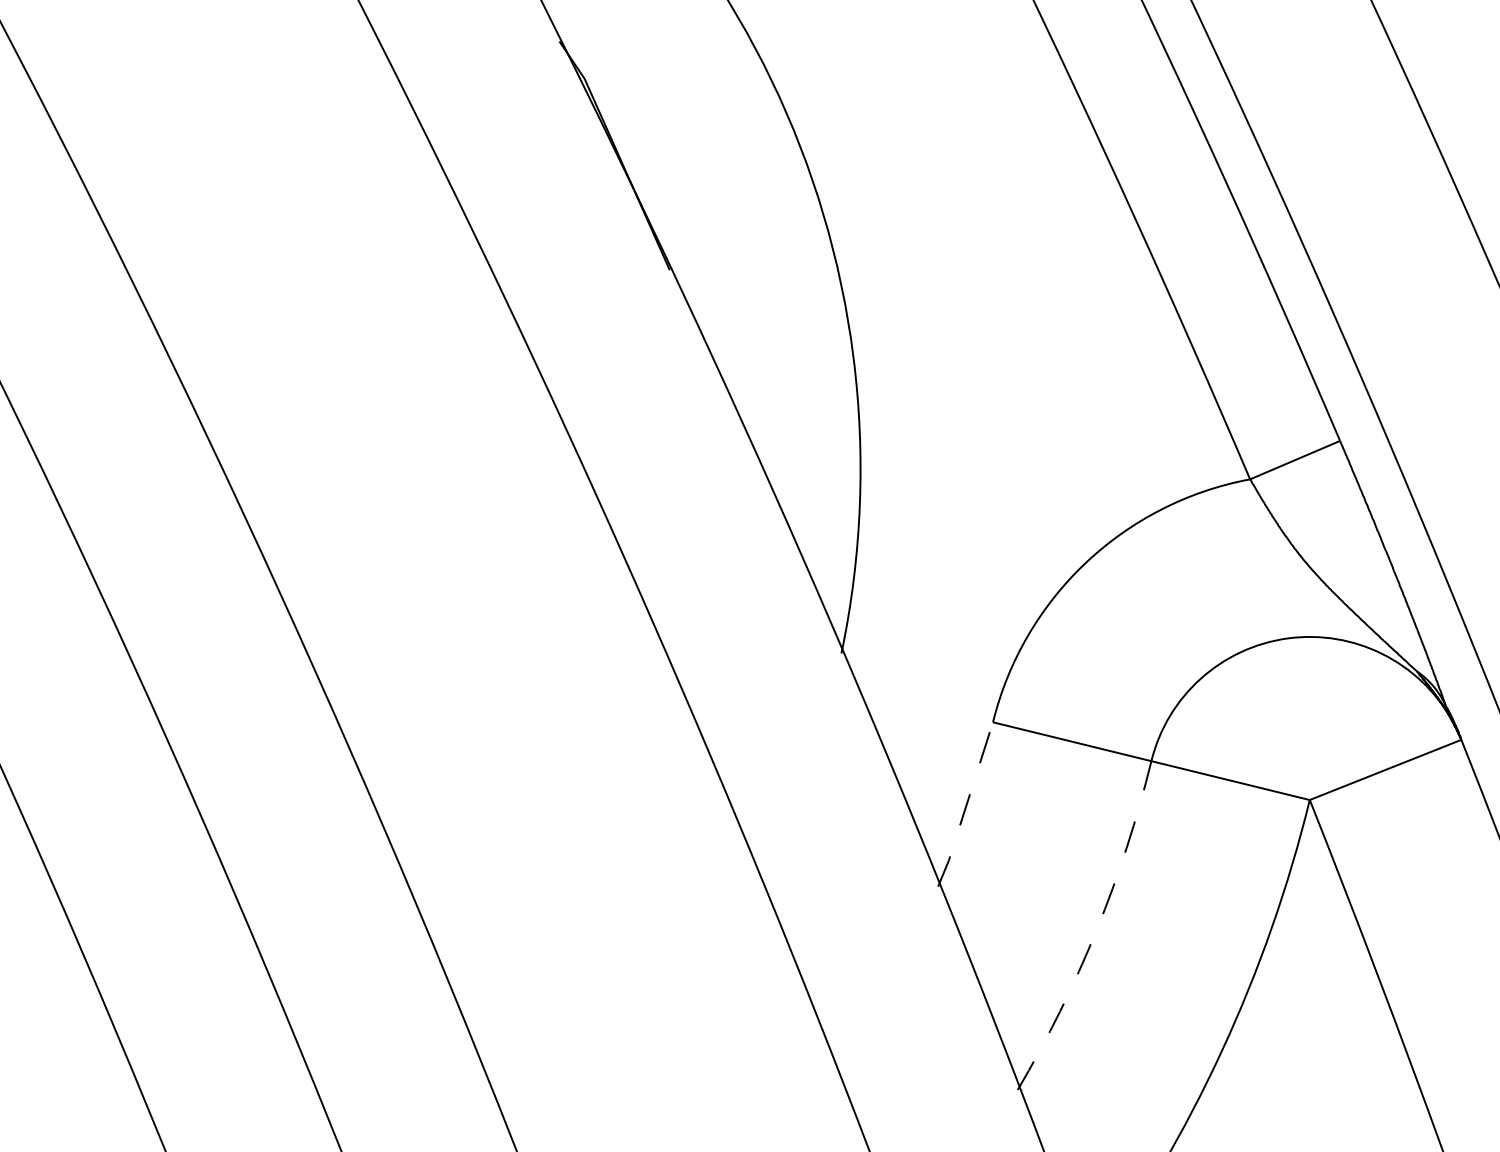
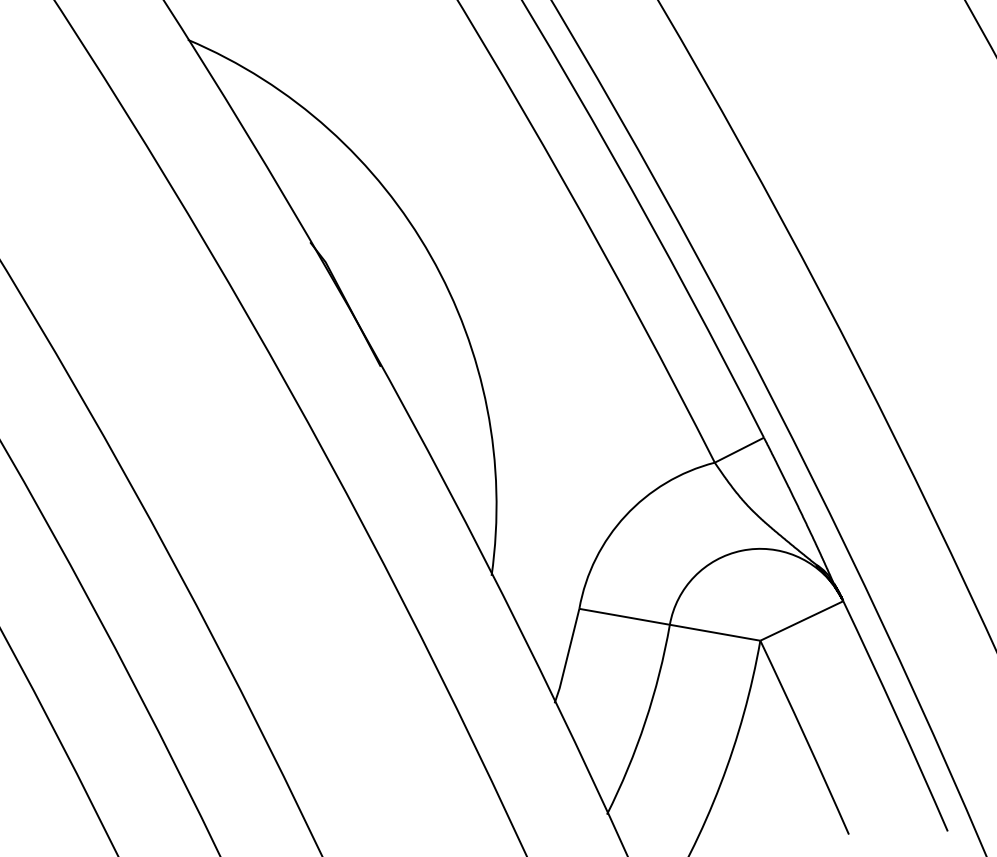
line: (966, 805) -> (567, 656), dashed -> solid
arc: (1096, 929) -> (645, 721), dashed -> solid

